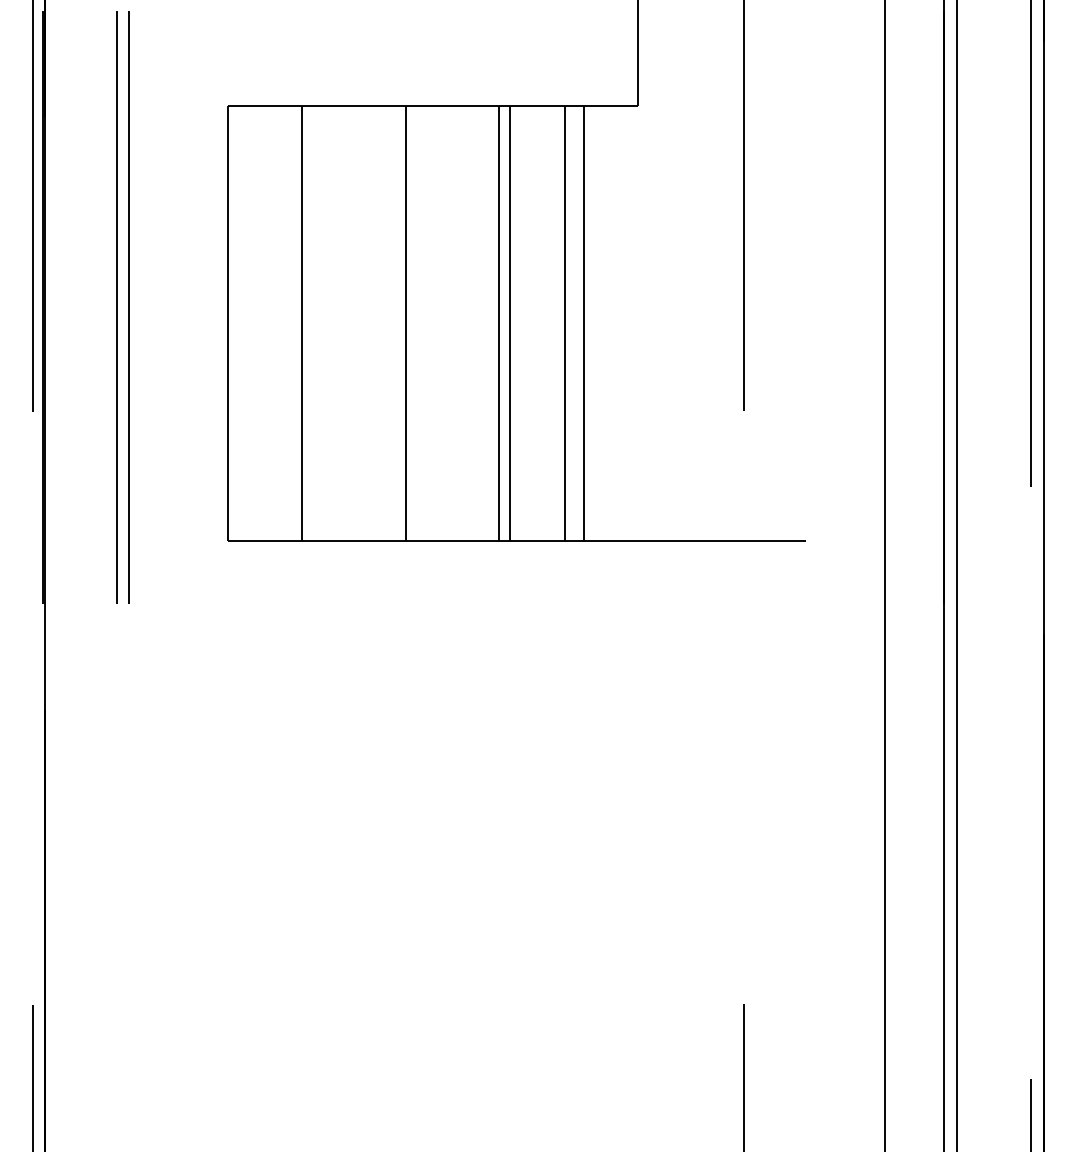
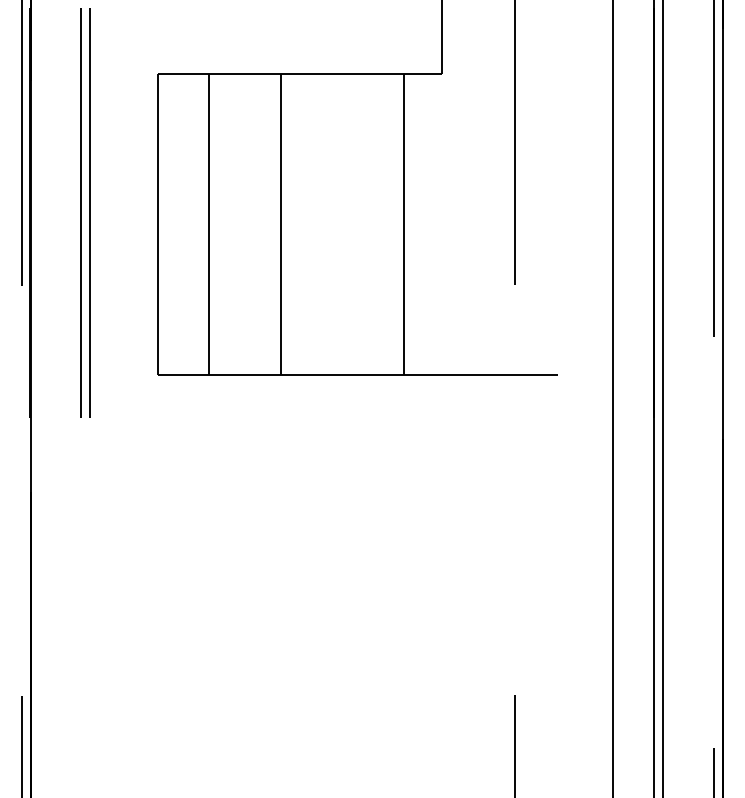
line: (499, 322) -> (345, 223), removed
line: (509, 322) -> (352, 223), removed
line: (565, 322) -> (391, 223), removed

